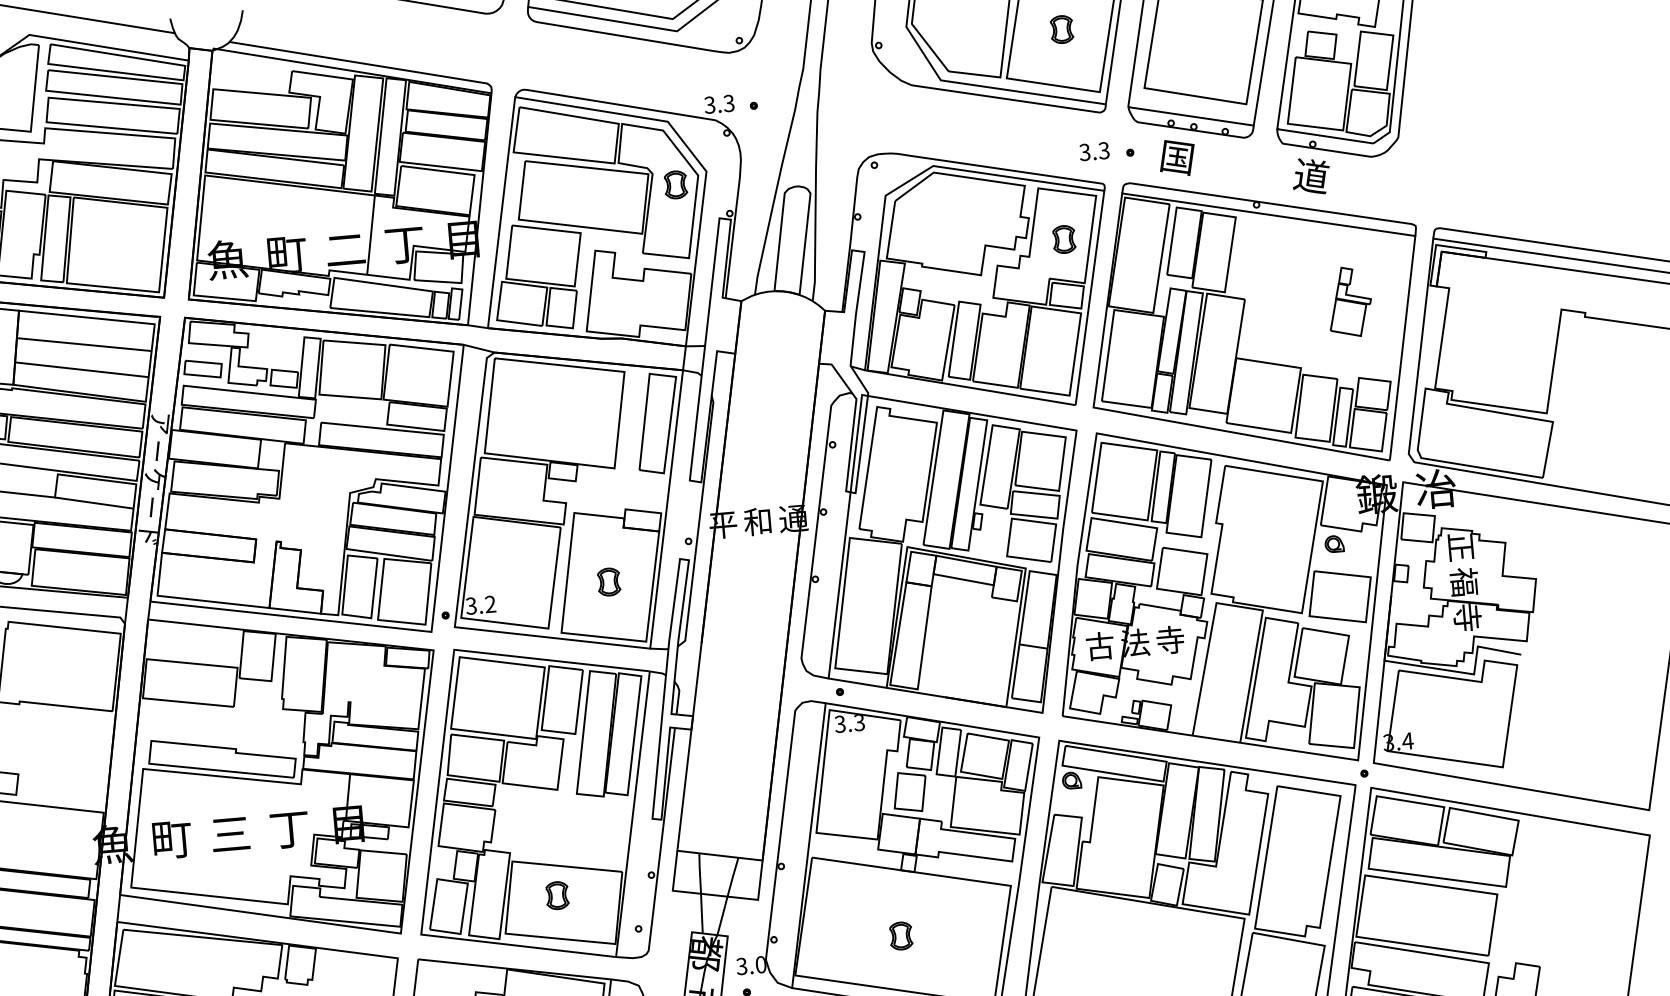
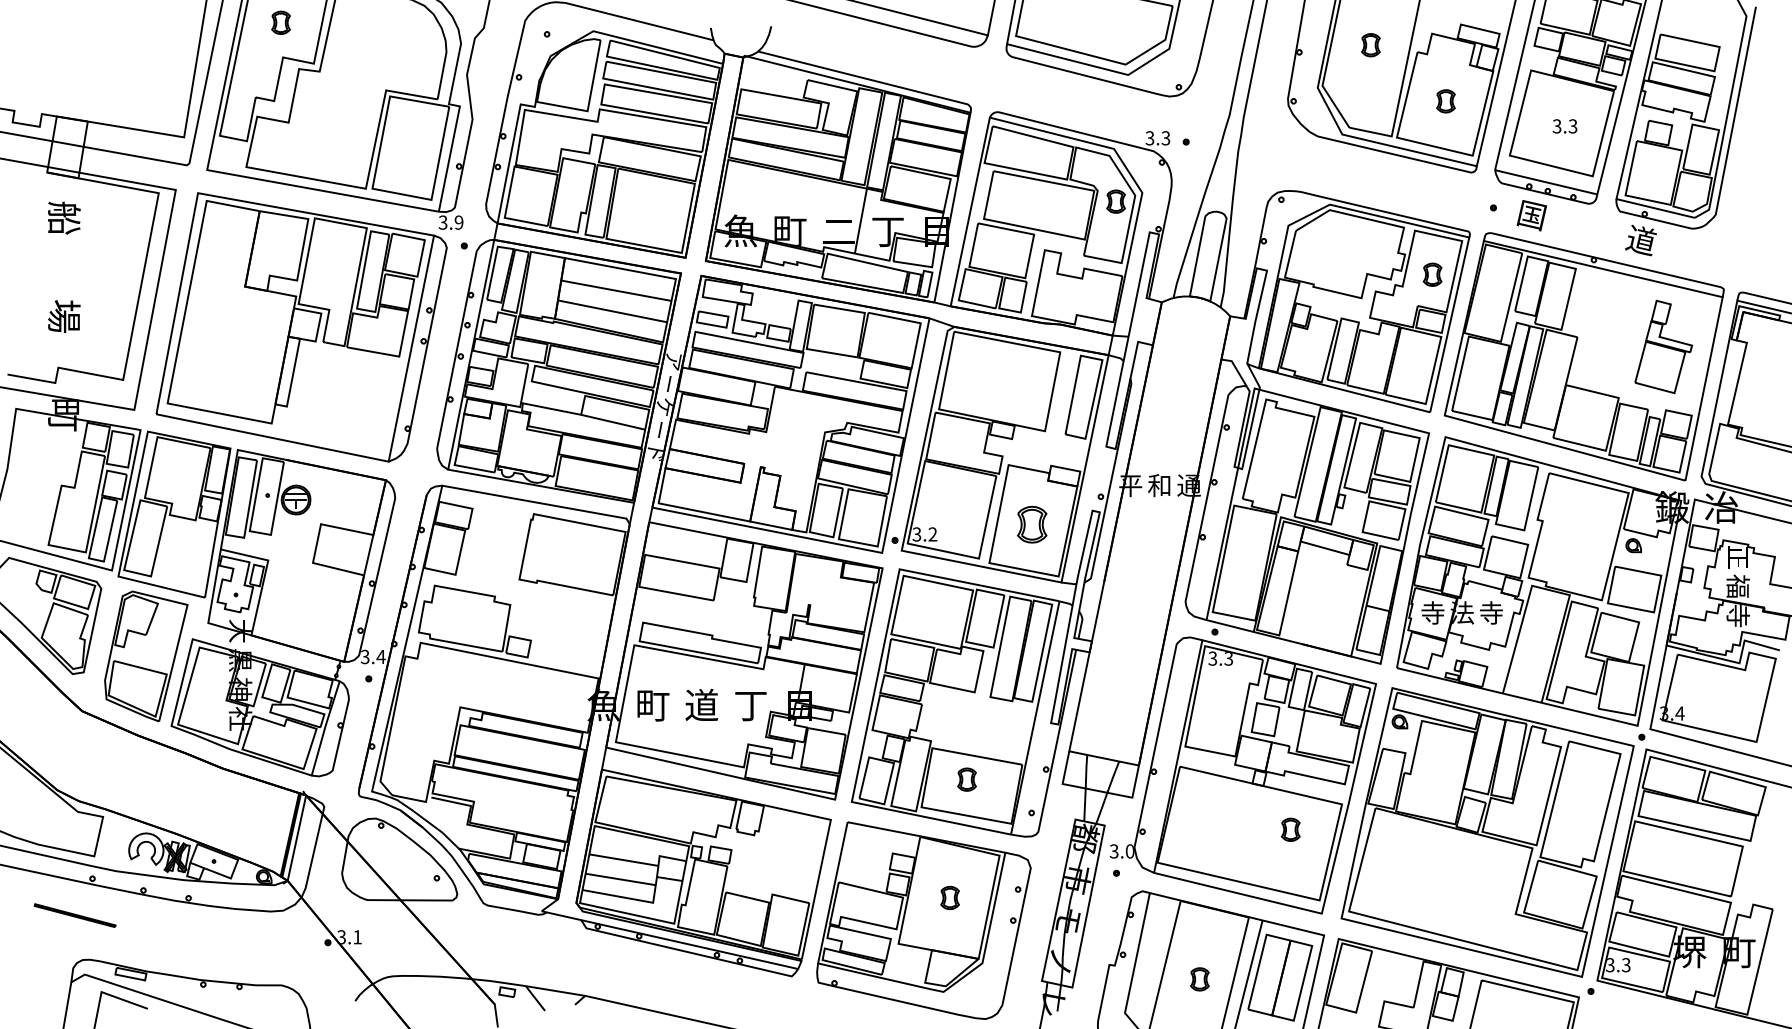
text: (1093, 151) -> (1564, 126), moved
part: (1349, 301) -> (1663, 346), size x1.6
part: (609, 581) -> (1032, 524), size x1.6
text: (1099, 645) -> (1432, 612), 古 -> 寺
text: (230, 833) -> (701, 704), 三 -> 道
part: (900, 935) -> (1290, 829), moved

